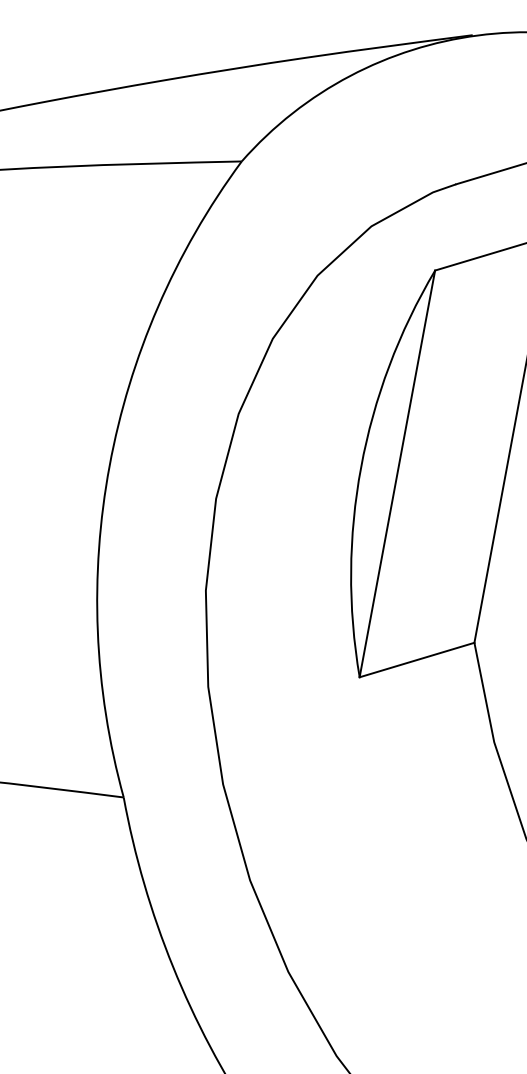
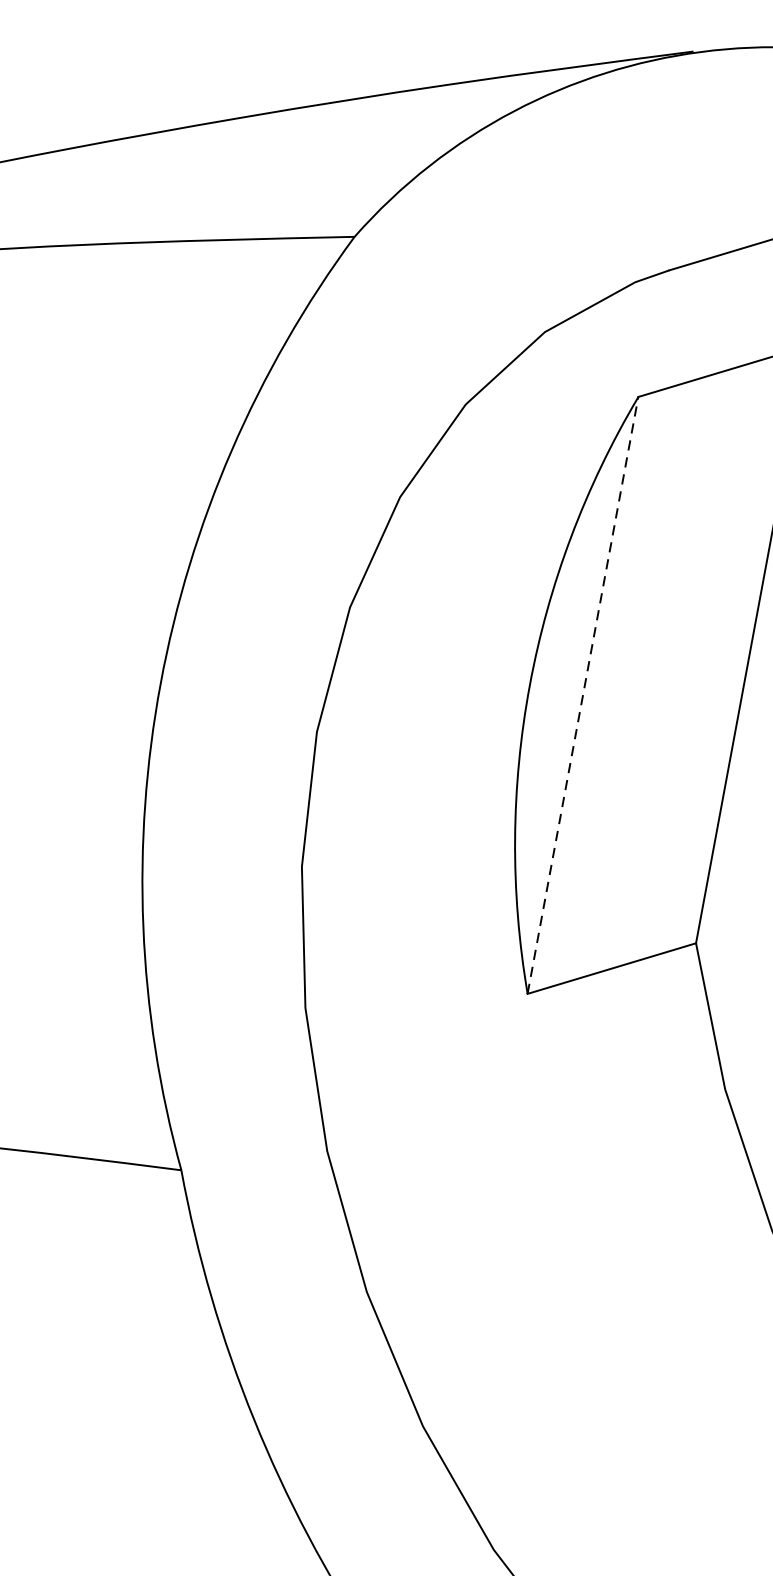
line: (397, 473) -> (583, 694), solid -> dashed

